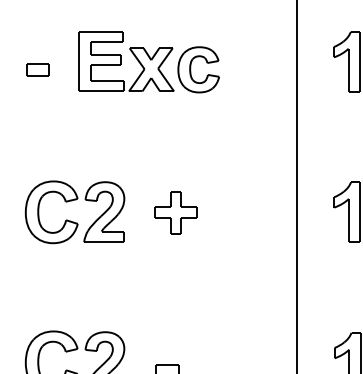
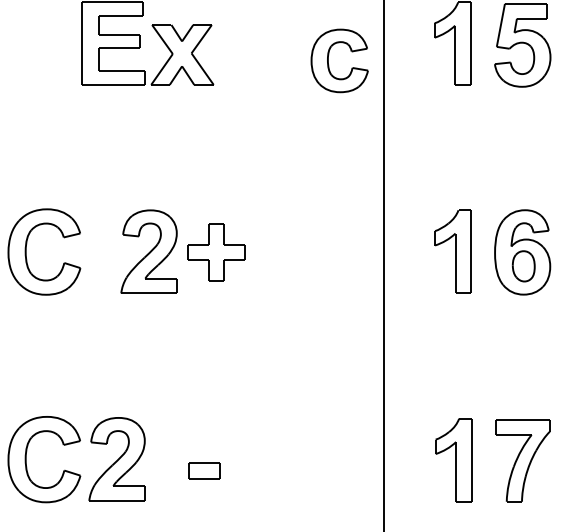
part: (38, 69) -> (25, 54), removed
part: (190, 69) -> (328, 60), moved
part: (103, 211) -> (148, 251), moved

